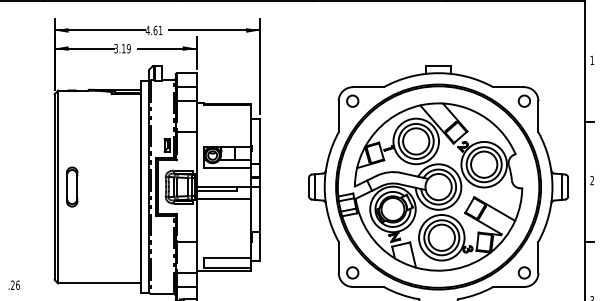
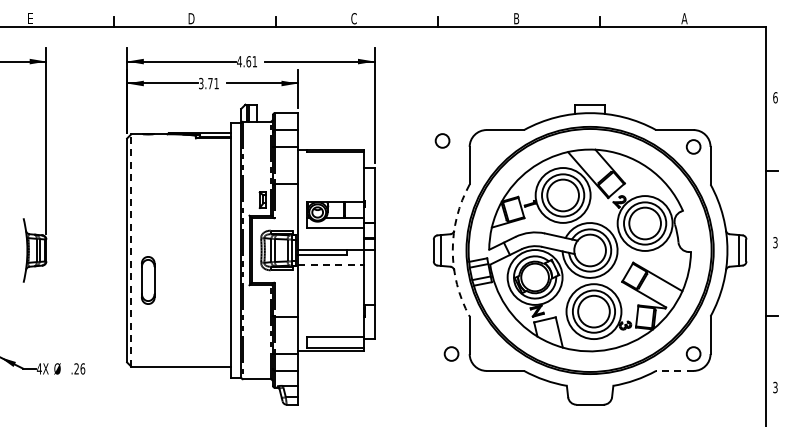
text: (126, 48) -> (213, 83), 3.19 -> 3.71
text: (592, 60) -> (775, 97), 1 -> 6
circle: (352, 100) -> (442, 140), moved
text: (592, 180) -> (775, 242), 2 -> 3
line: (58, 186) -> (131, 249), solid -> dashed
part: (72, 187) -> (148, 280), moved
arc: (324, 187) -> (452, 250), solid -> dashed
line: (224, 198) -> (331, 264), solid -> dashed
circle: (352, 272) -> (451, 353), moved
line: (508, 286) -> (674, 370), solid -> dashed

